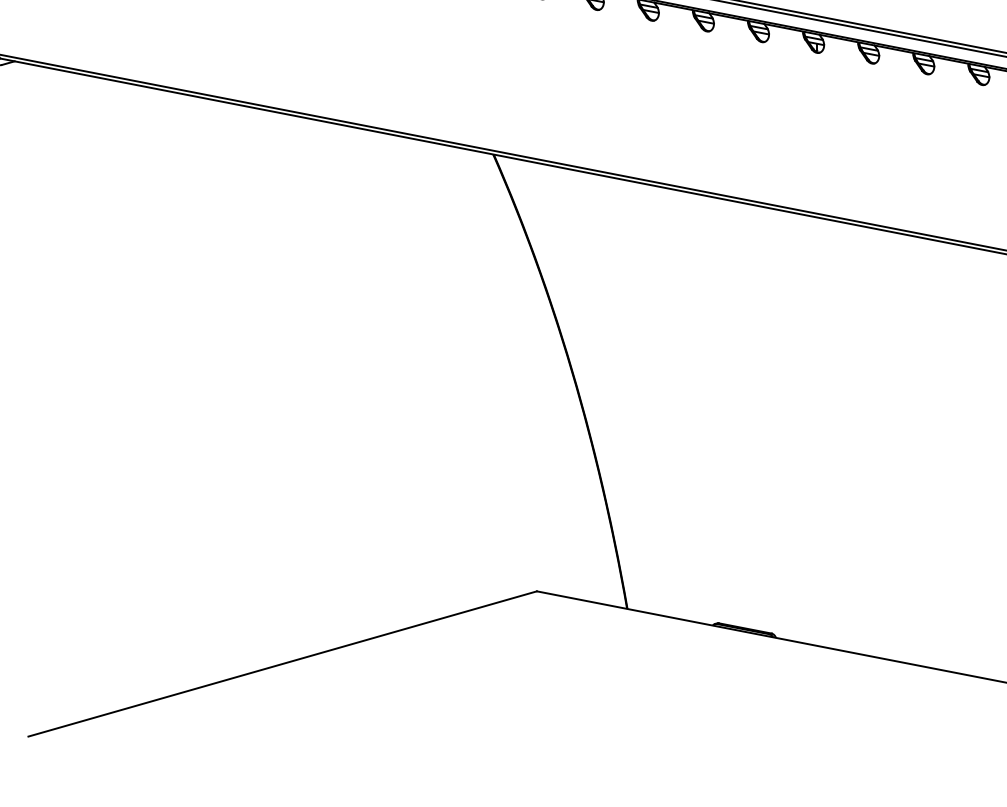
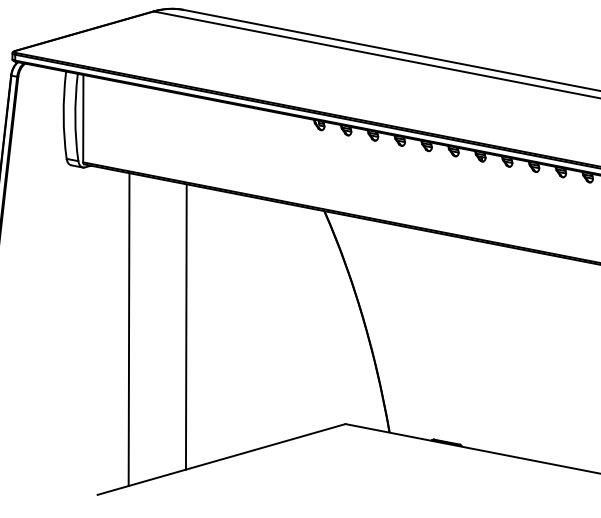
line: (208, 391) -> (185, 326), added
line: (91, 397) -> (128, 329), added

